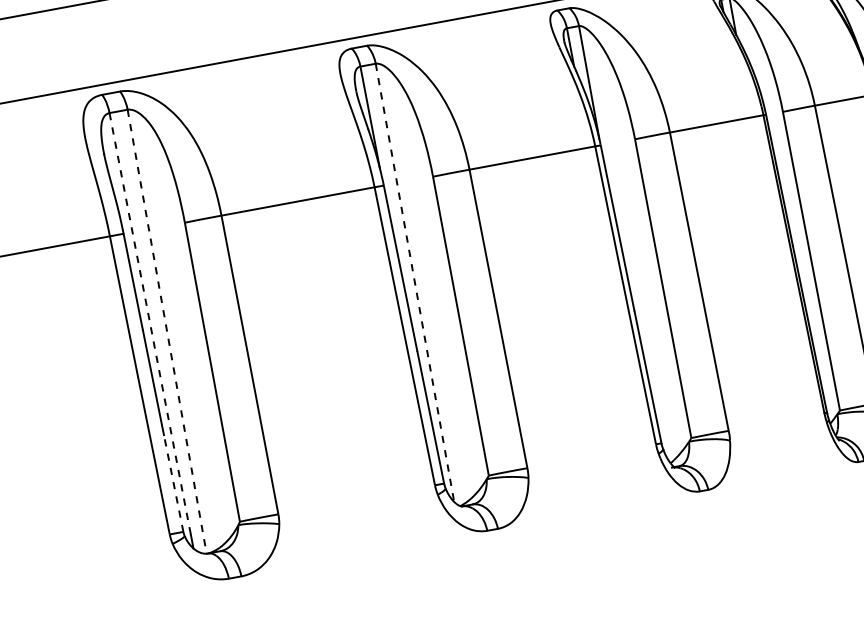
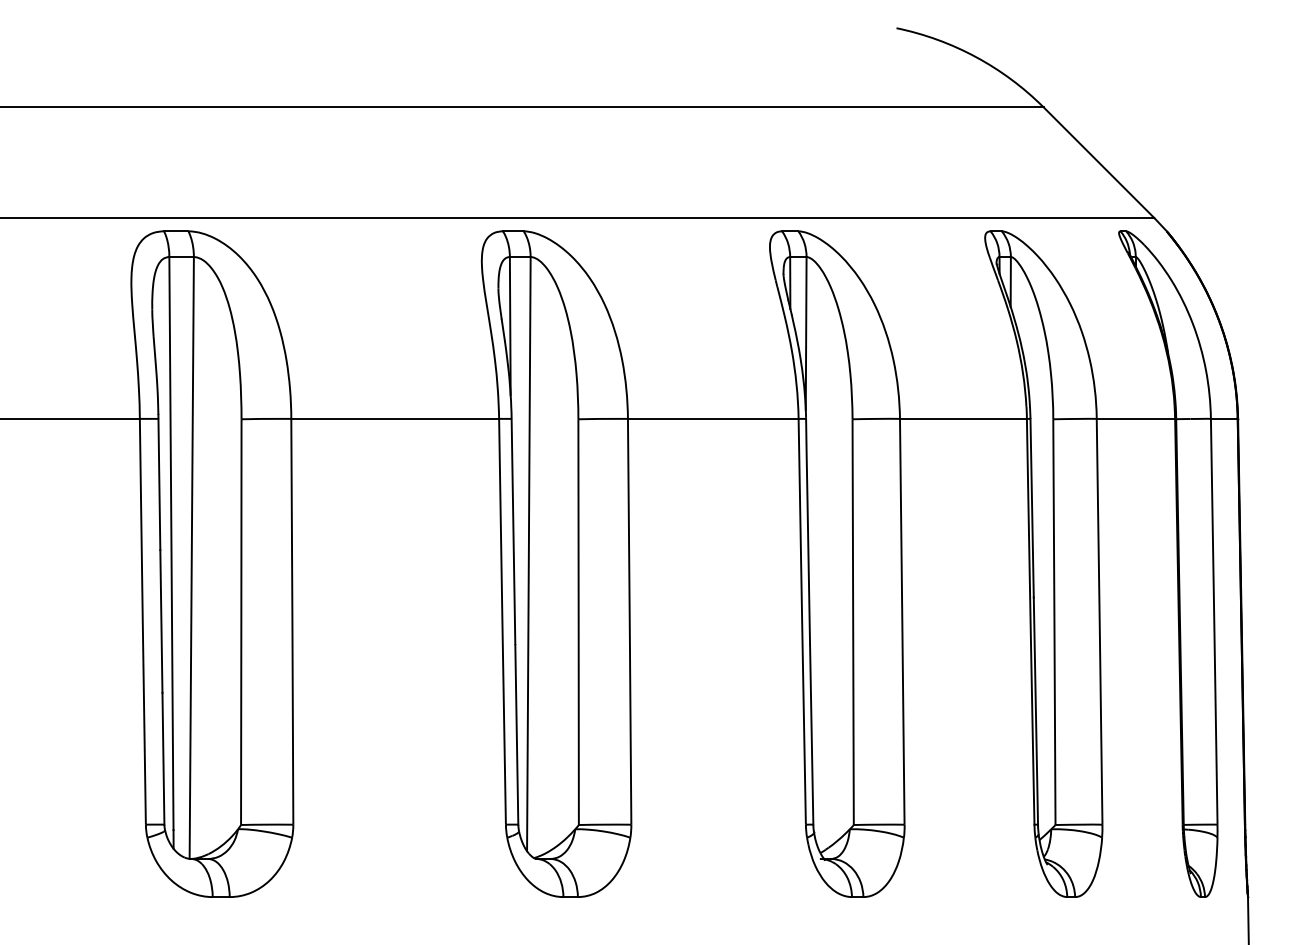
line: (414, 283) -> (528, 554), dashed -> solid
line: (150, 323) -> (171, 543), dashed -> solid
line: (167, 332) -> (191, 558), dashed -> solid
line: (173, 483) -> (163, 758), dashed -> solid

